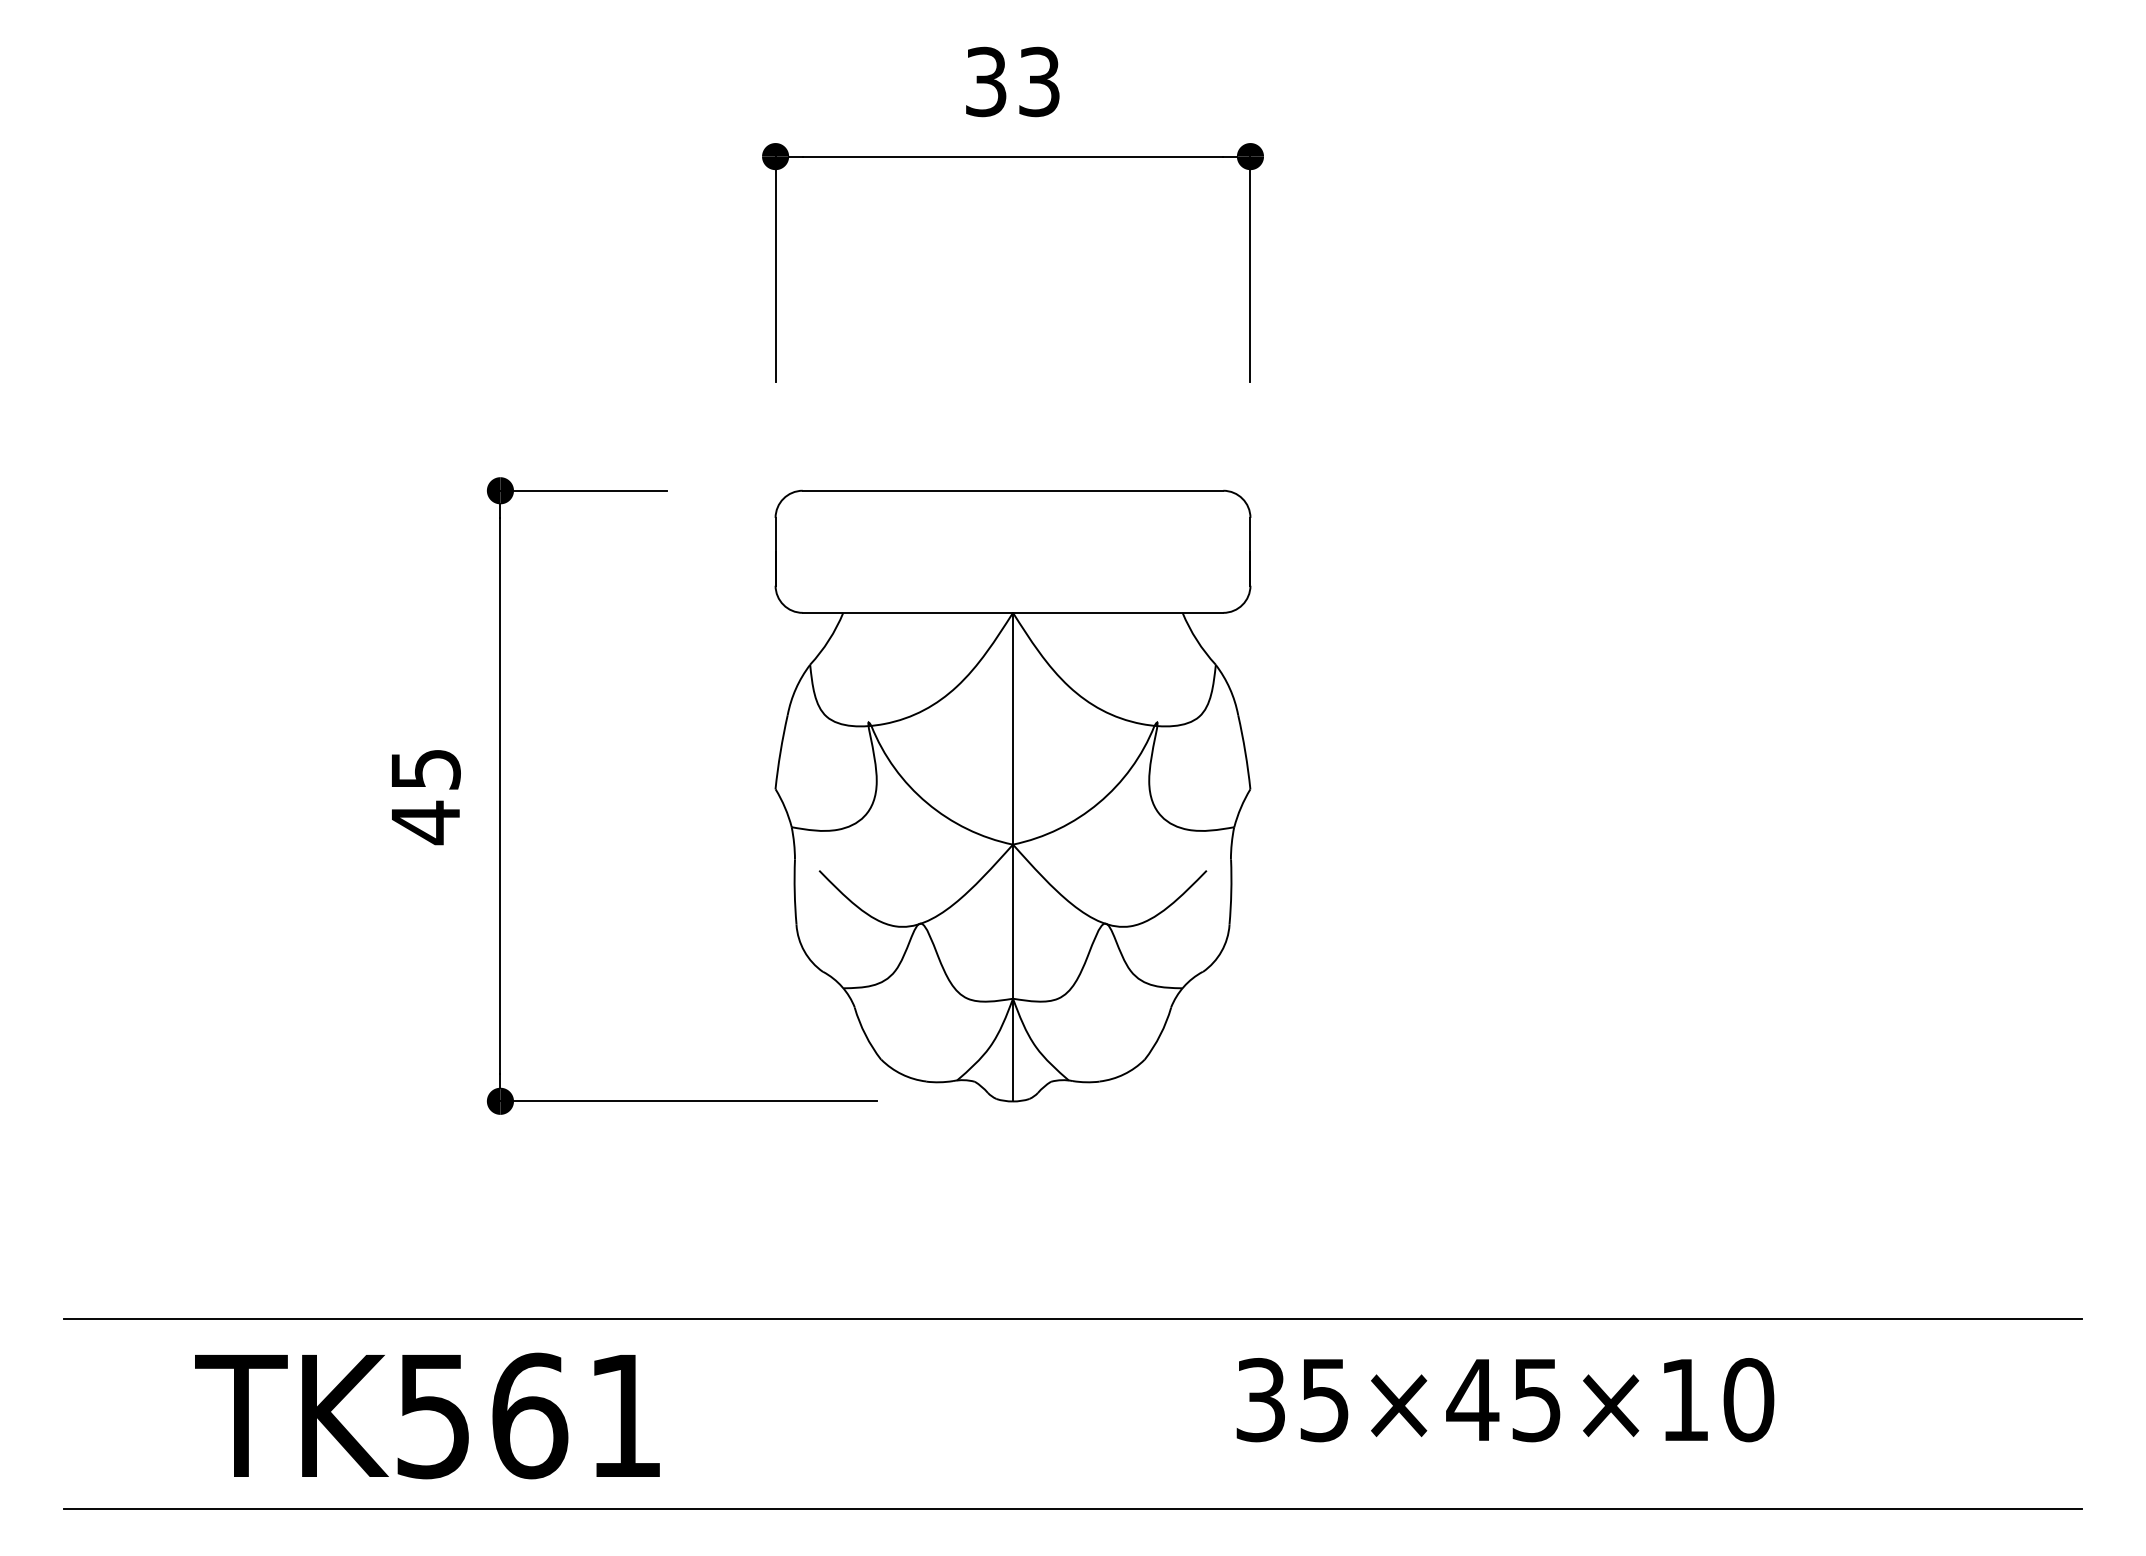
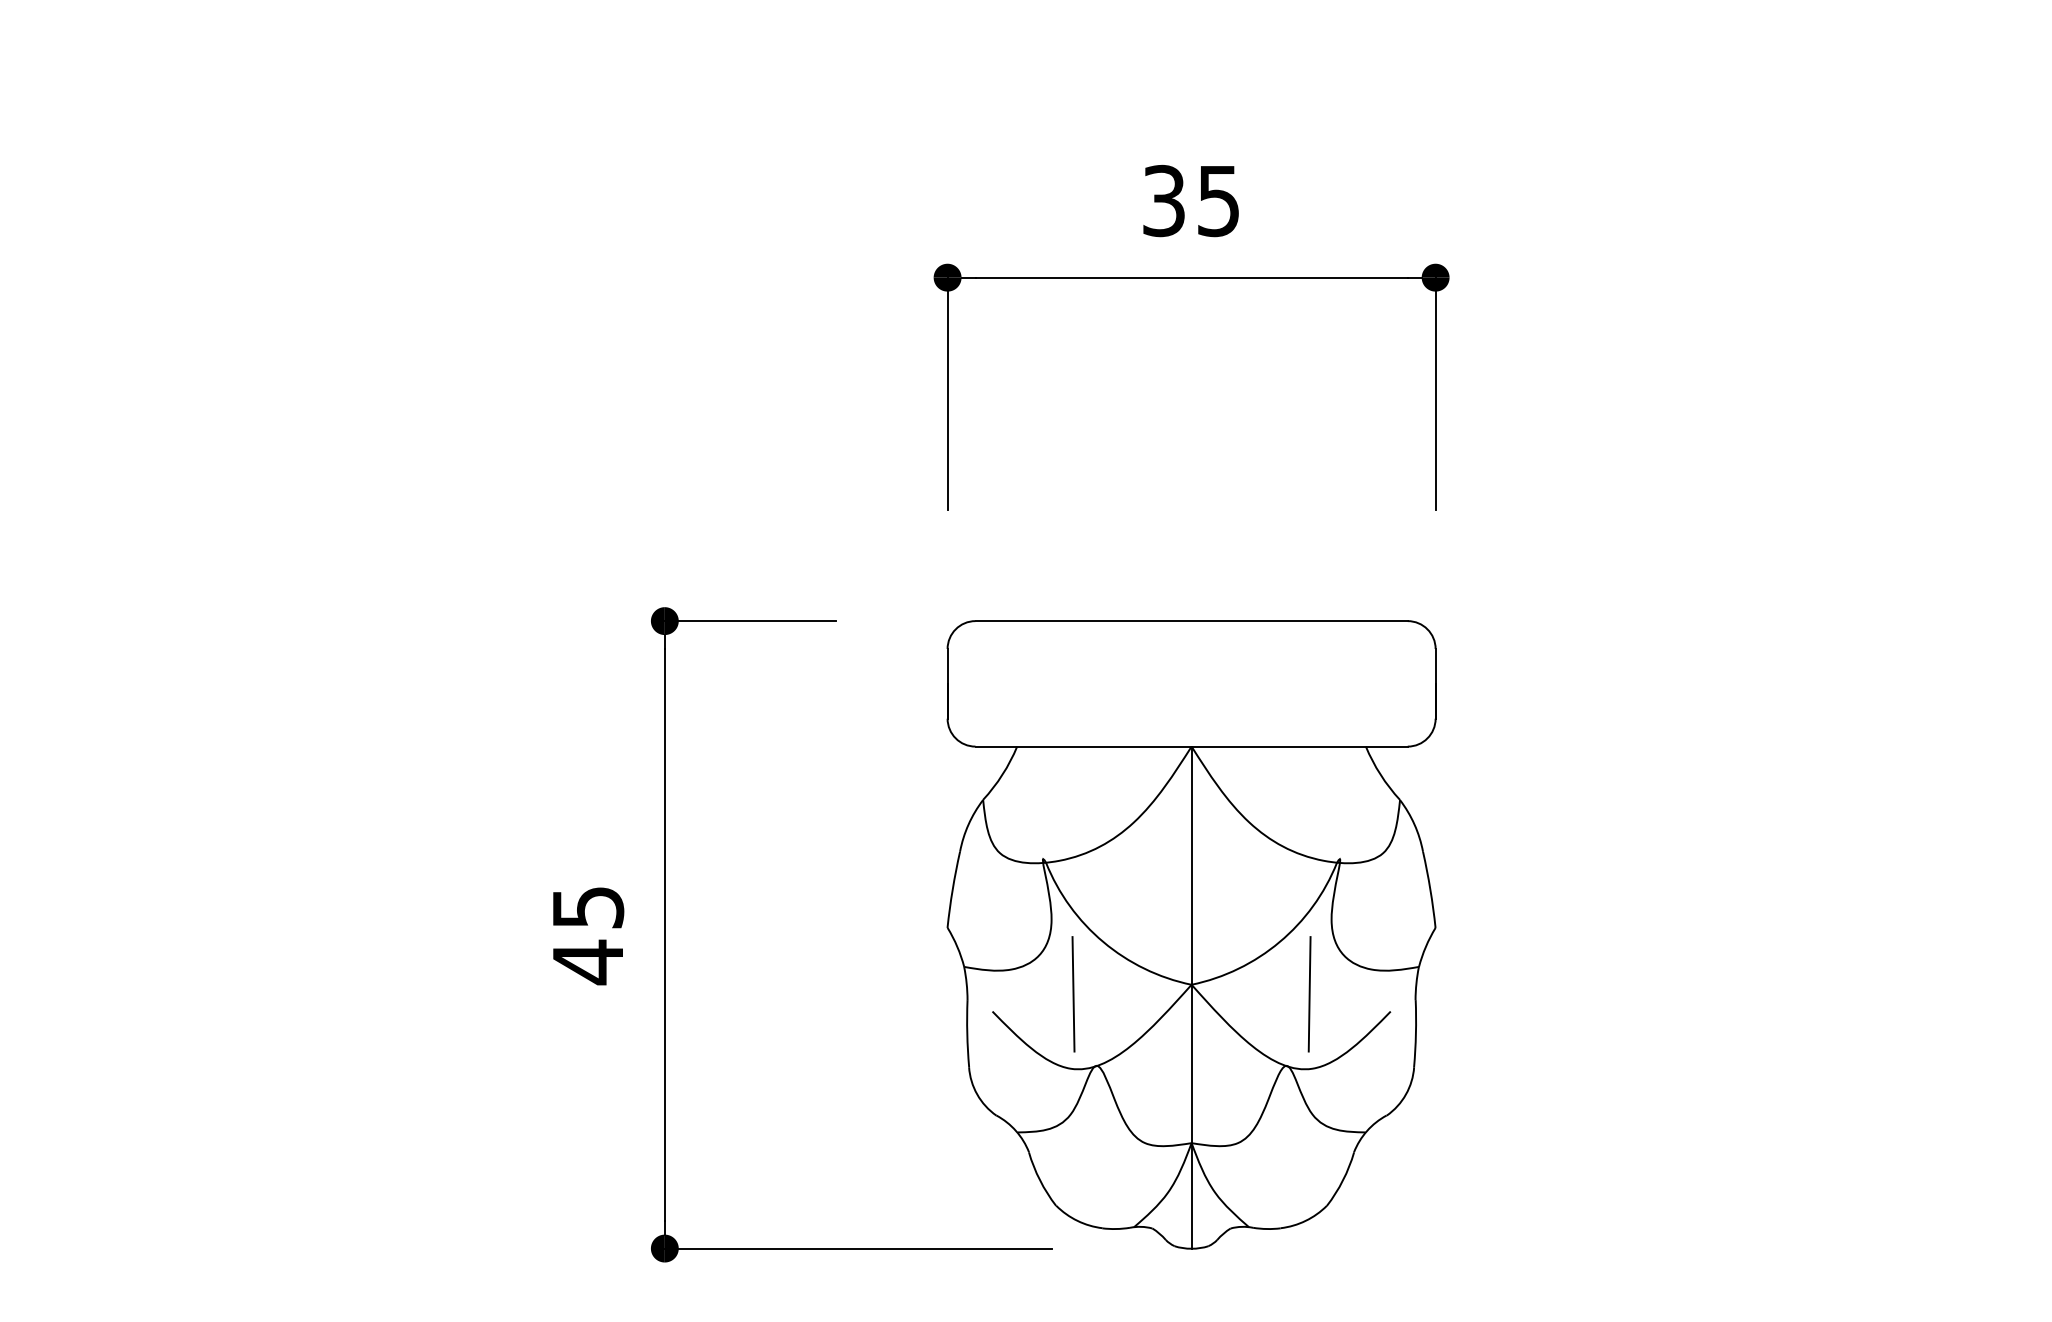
text: (1039, 81) -> (1218, 200), 33 -> 35
line: (898, 853) -> (1073, 993), added
line: (1127, 853) -> (1309, 993), added

